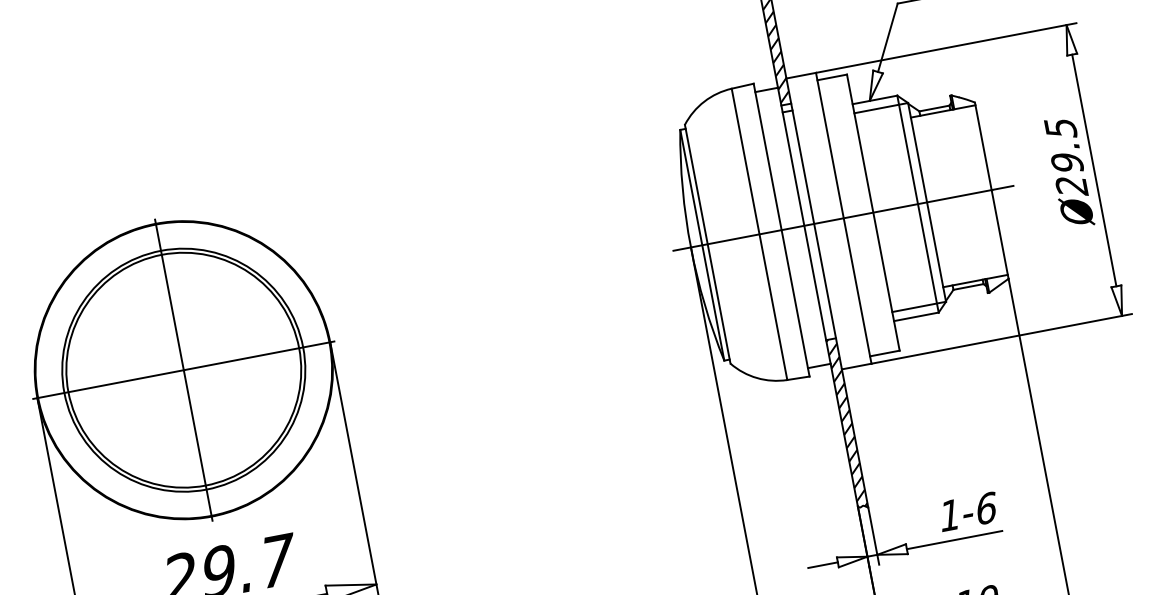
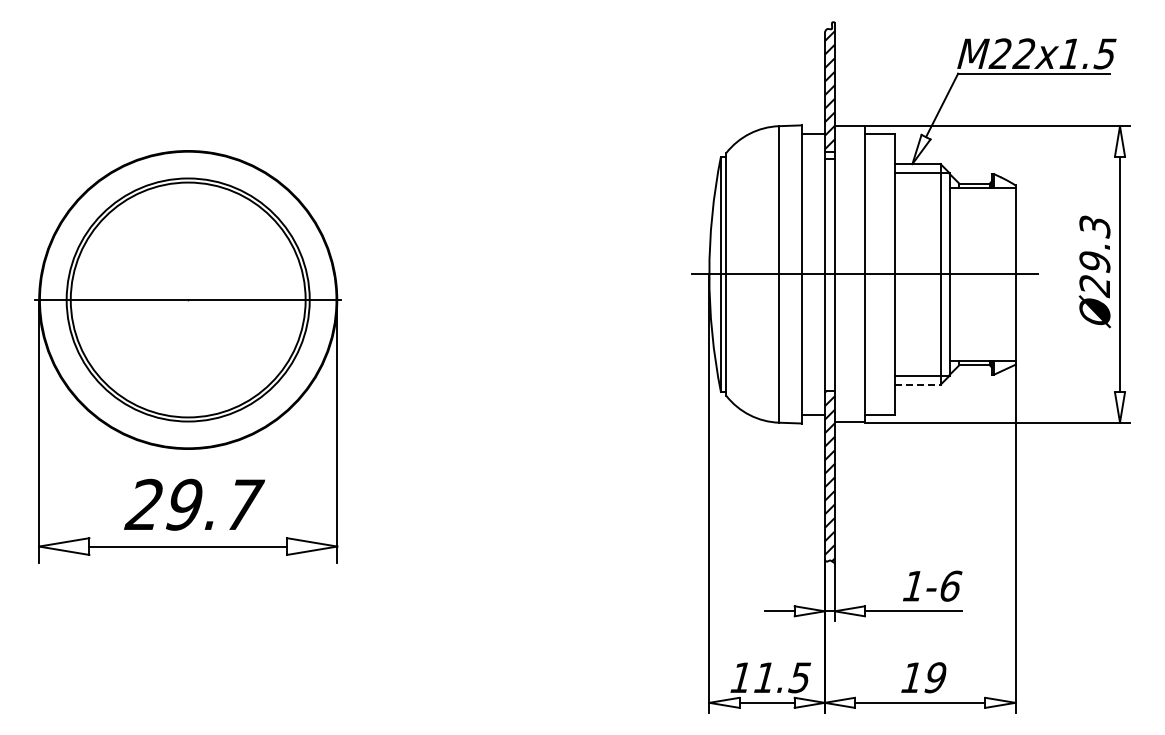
text: (1060, 128) -> (1094, 226), Ø29.5 -> Ø29.3
line: (916, 316) -> (917, 384), solid -> dashed
line: (183, 369) -> (188, 299), removed

